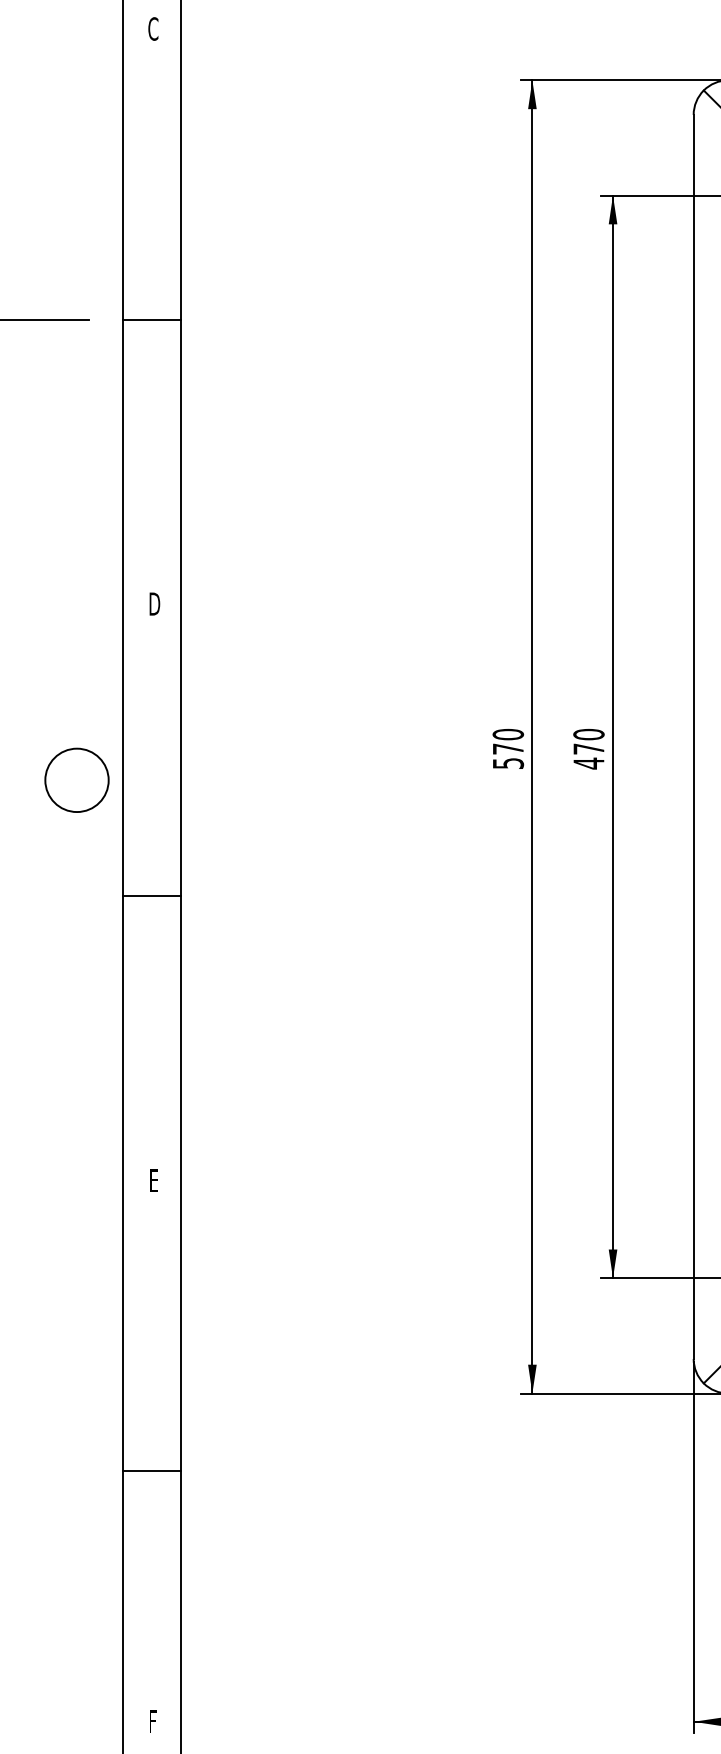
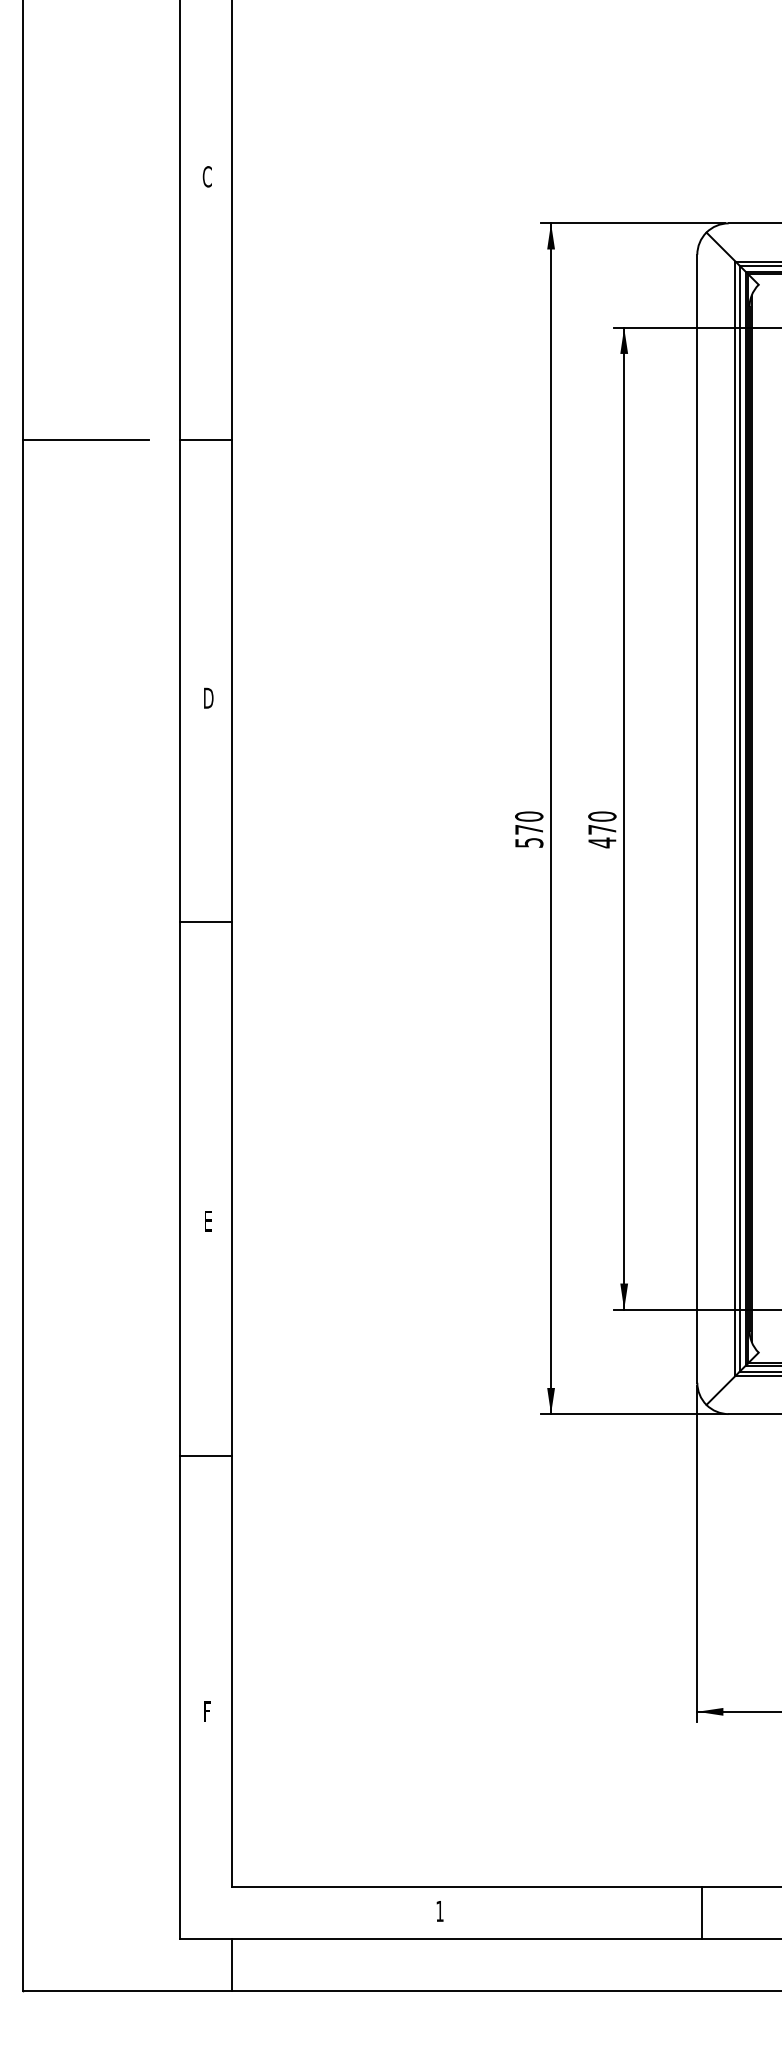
circle: (76, 779) -> (137, 857), removed
line: (151, 895) -> (205, 921), moved
line: (151, 1471) -> (205, 1455), moved

